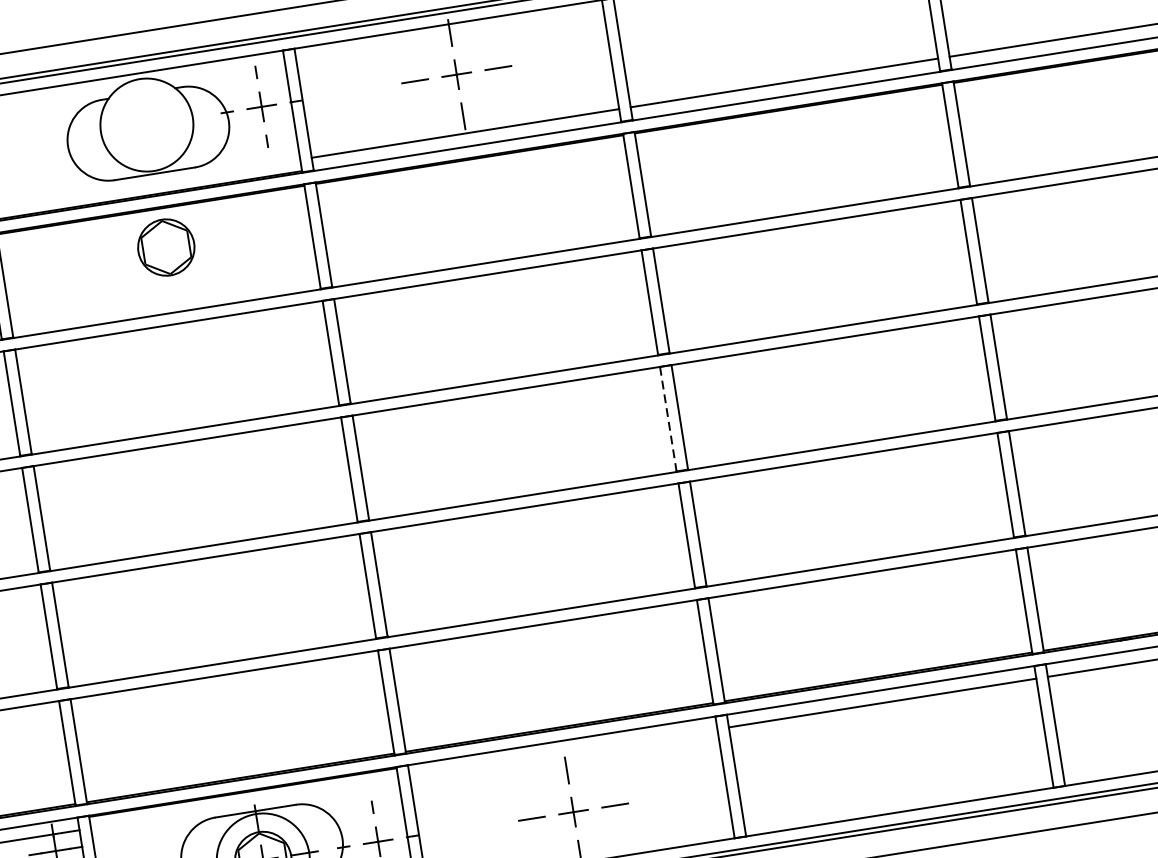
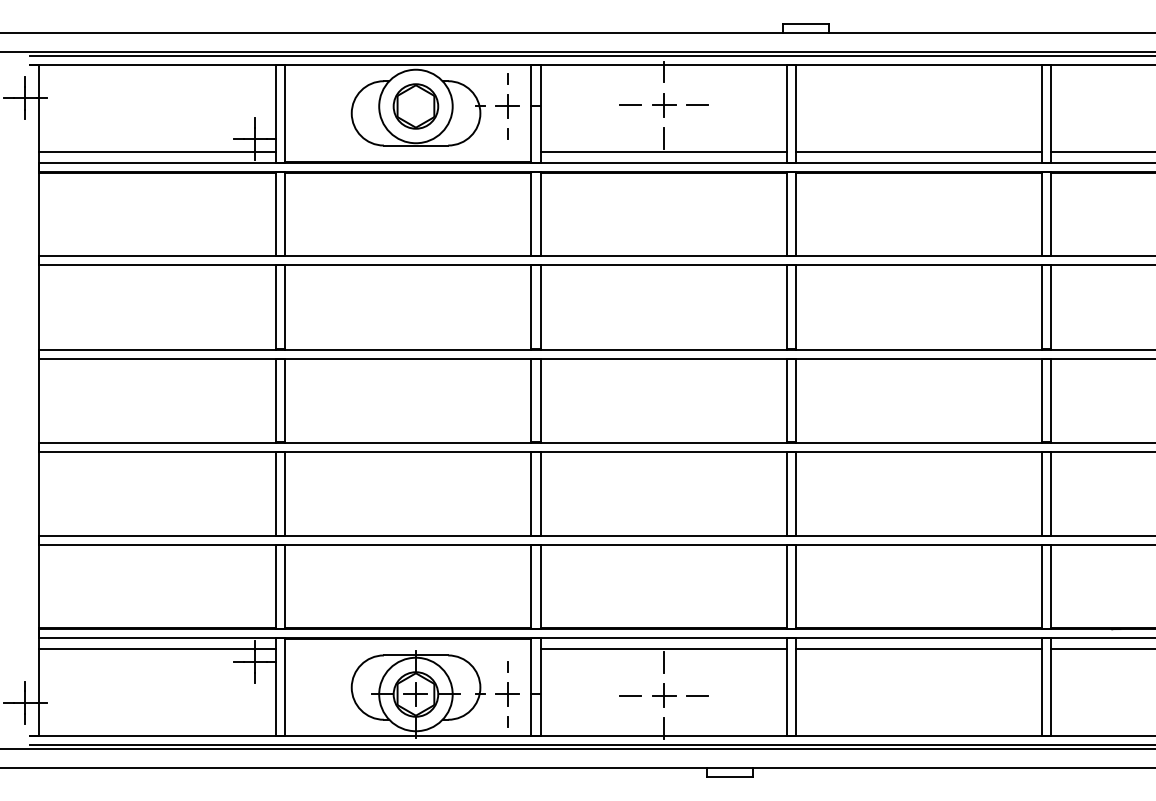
part: (165, 247) -> (415, 106), moved
line: (668, 419) -> (786, 400), dashed -> solid
line: (563, 753) -> (663, 648), added

